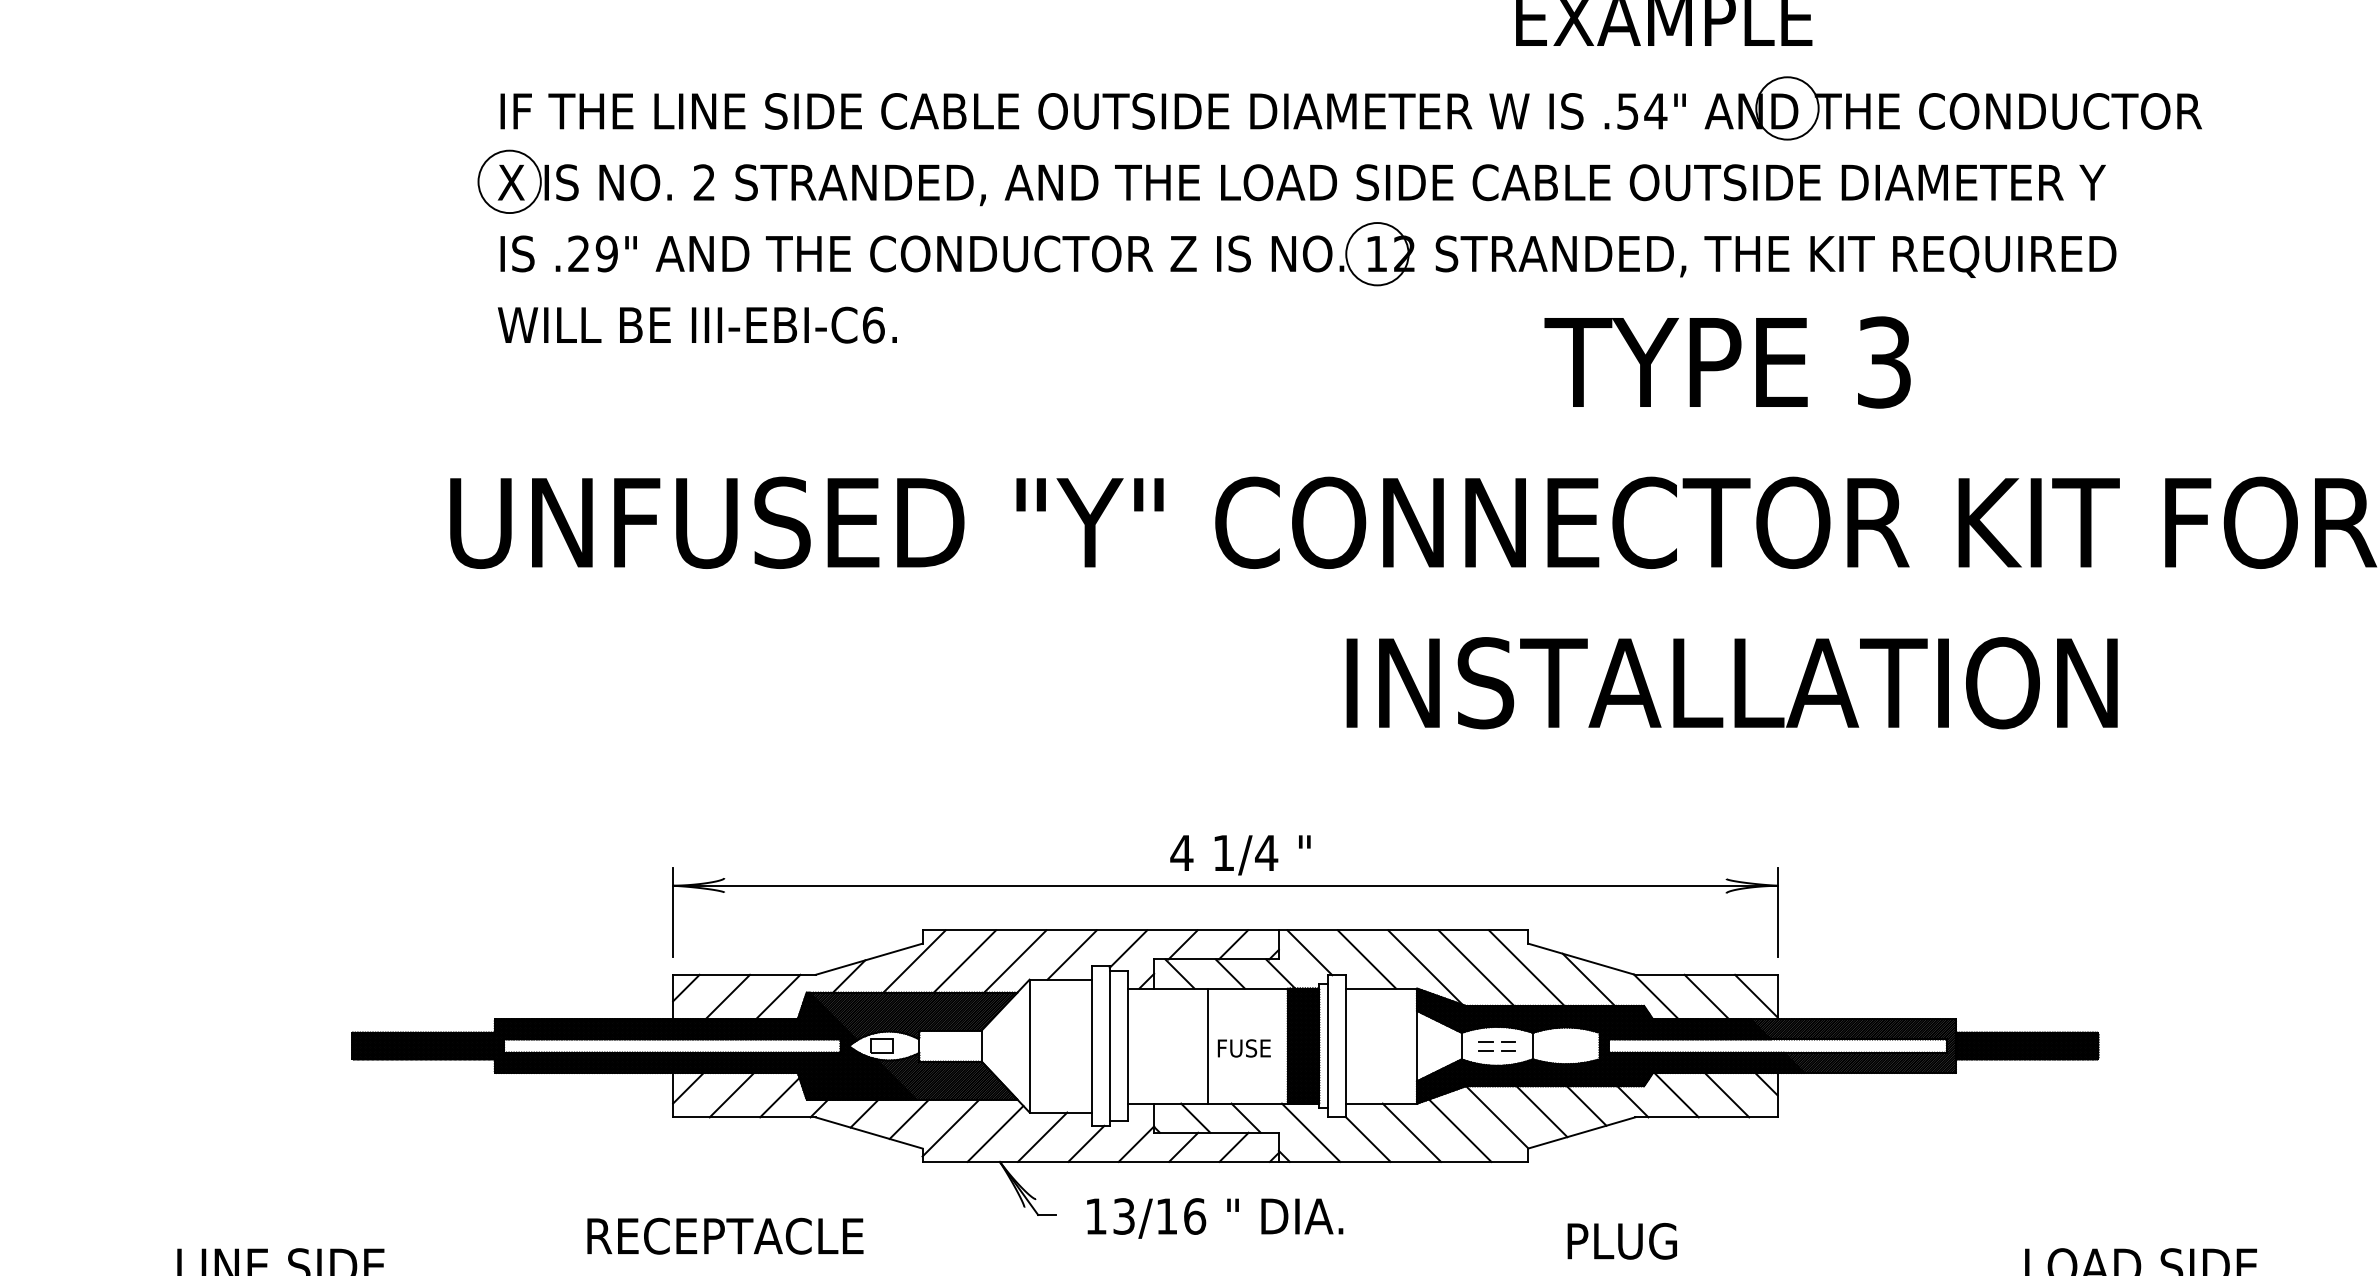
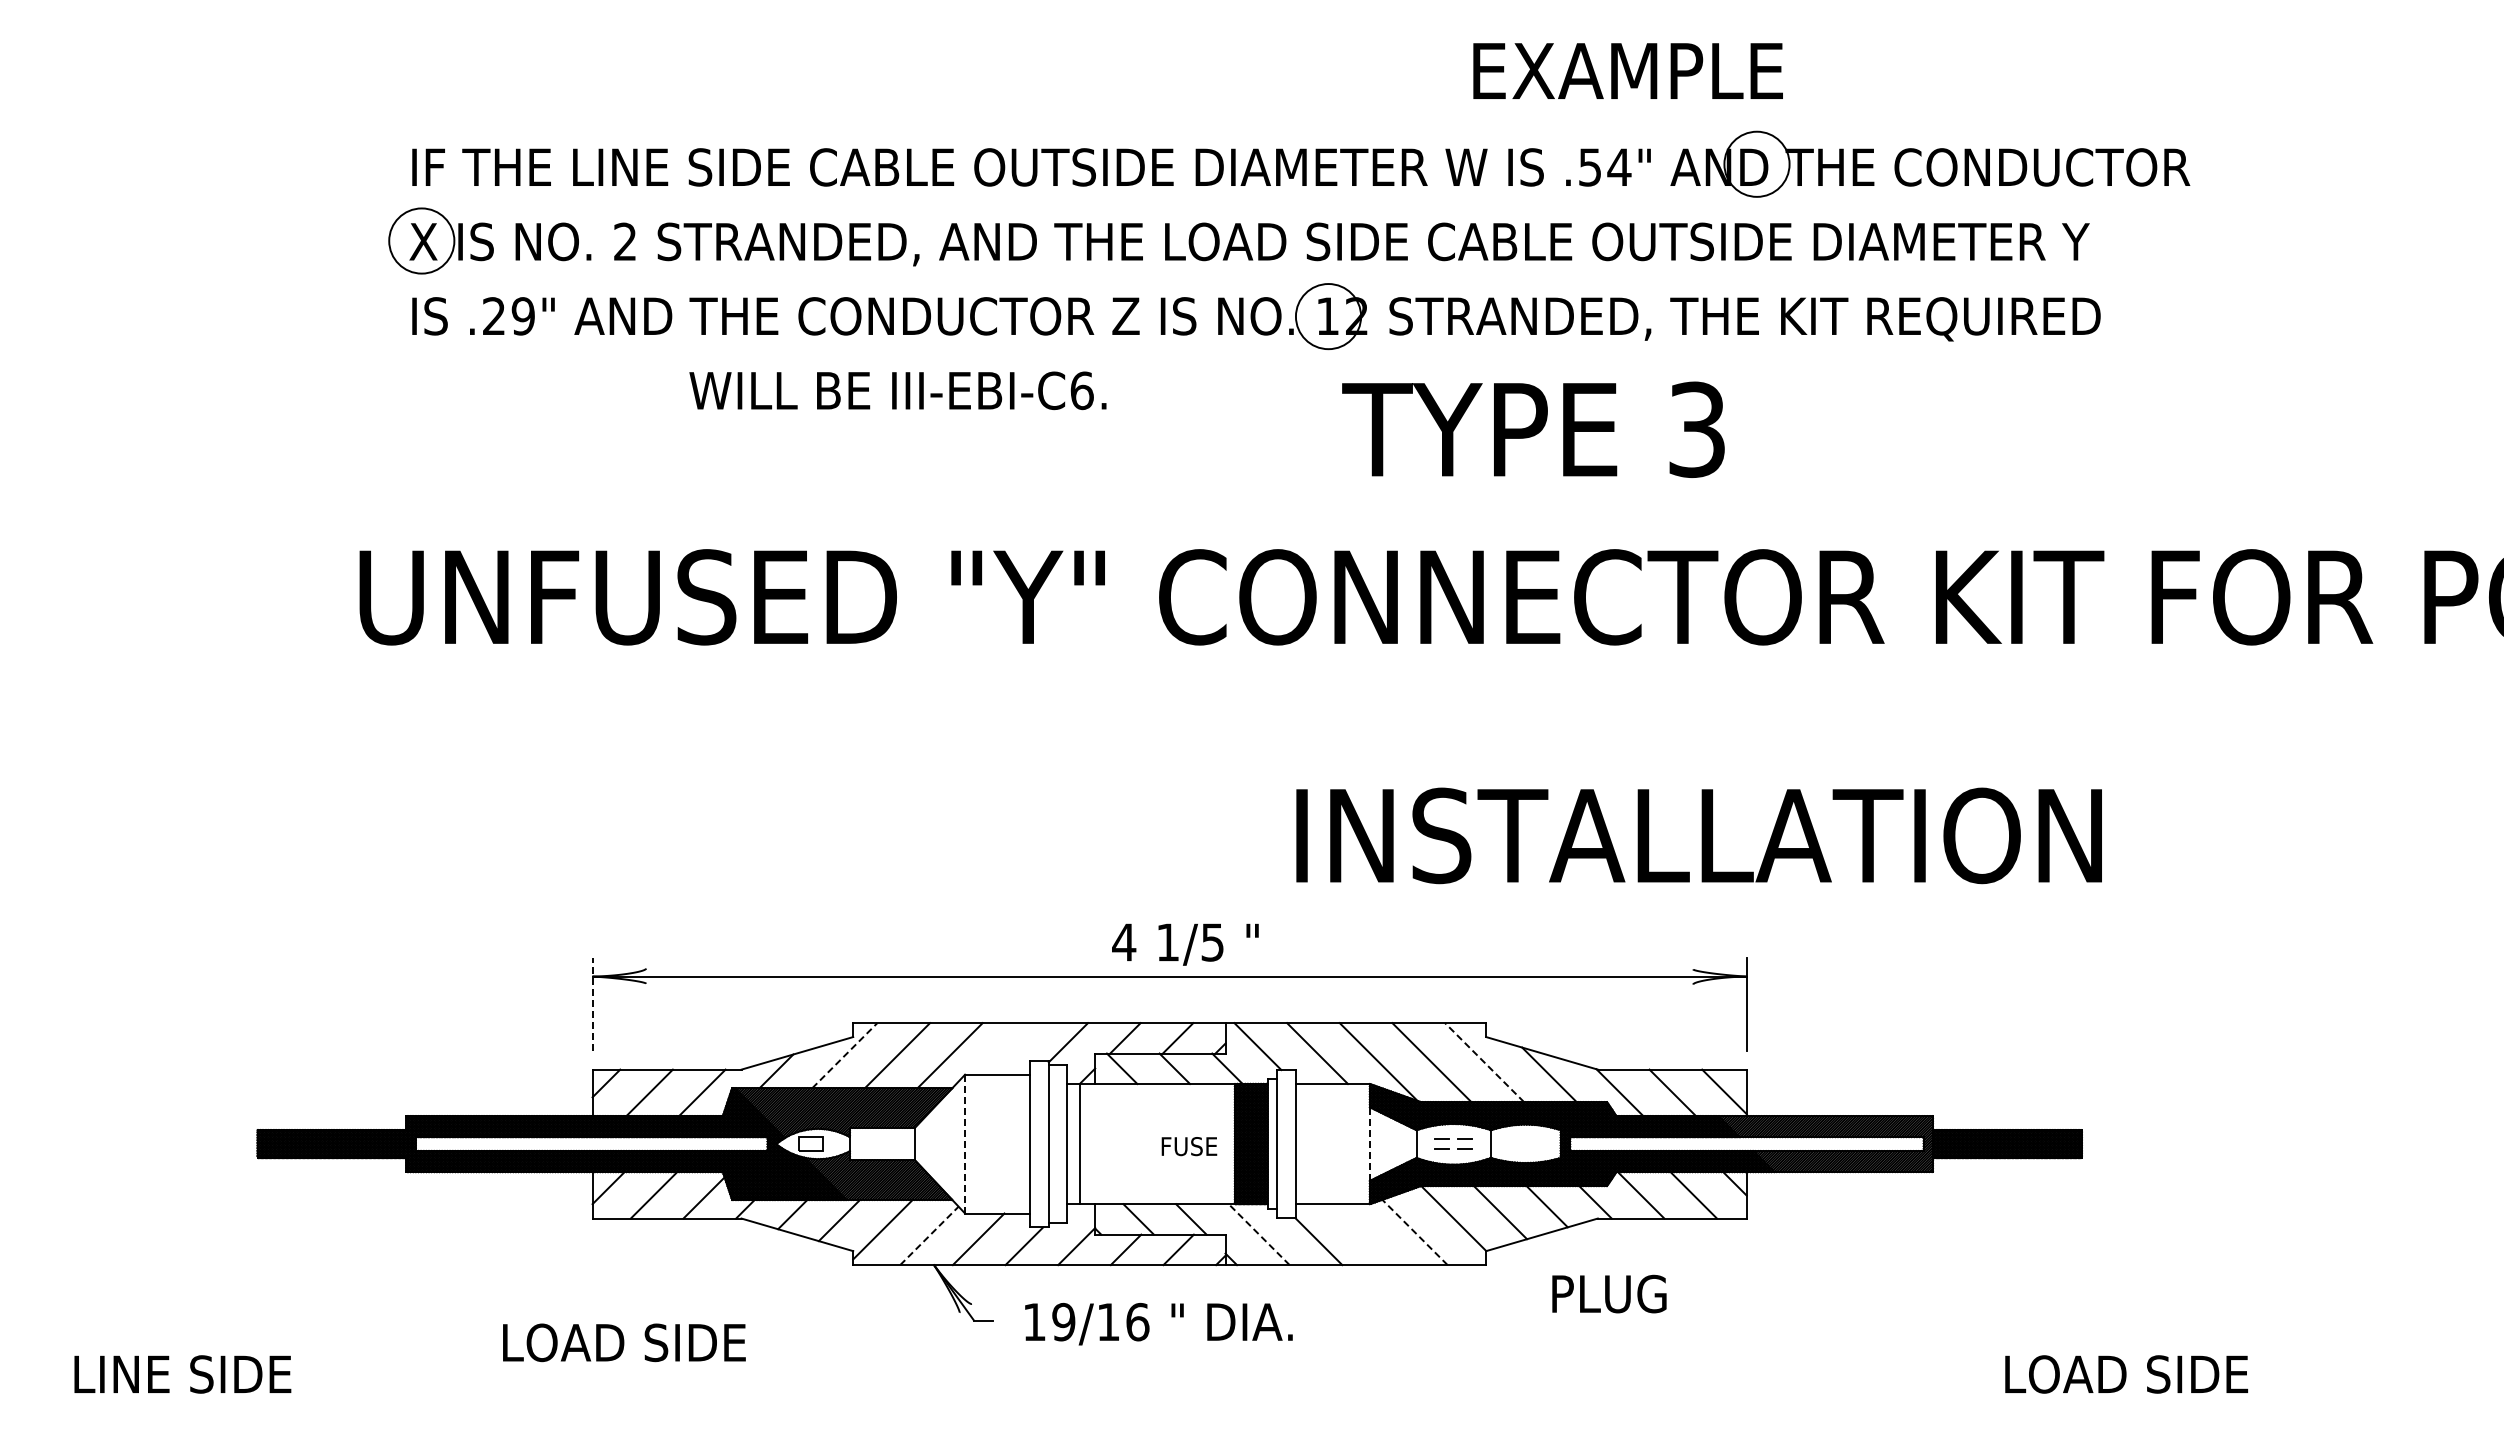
text: (696, 324) -> (897, 390), moved
text: (1727, 362) -> (1533, 429), moved
text: (1731, 682) -> (1698, 835), moved
text: (1266, 853) -> (1212, 942), 1/4 -> 1/5
line: (673, 912) -> (592, 1004), solid -> dashed
line: (1072, 954) -> (1009, 1048), removed
line: (915, 961) -> (845, 1055), solid -> dashed
line: (1526, 968) -> (1484, 1062), solid -> dashed
line: (1030, 1046) -> (965, 1144), solid -> dashed
line: (1208, 1046) -> (1080, 1144), moved
line: (1416, 1046) -> (1369, 1144), solid -> dashed
line: (1459, 1130) -> (1414, 1232), solid -> dashed
line: (1310, 1132) -> (1258, 1234), solid -> dashed
line: (1411, 1132) -> (1364, 1234), removed
line: (995, 1133) -> (929, 1235), solid -> dashed
text: (1123, 1216) -> (1063, 1322), 13/16 -> 19/16
text: (727, 1235) -> (649, 1342), RECEPTACLE -> LOAD SIDE
text: (1622, 1240) -> (1609, 1293), moved

